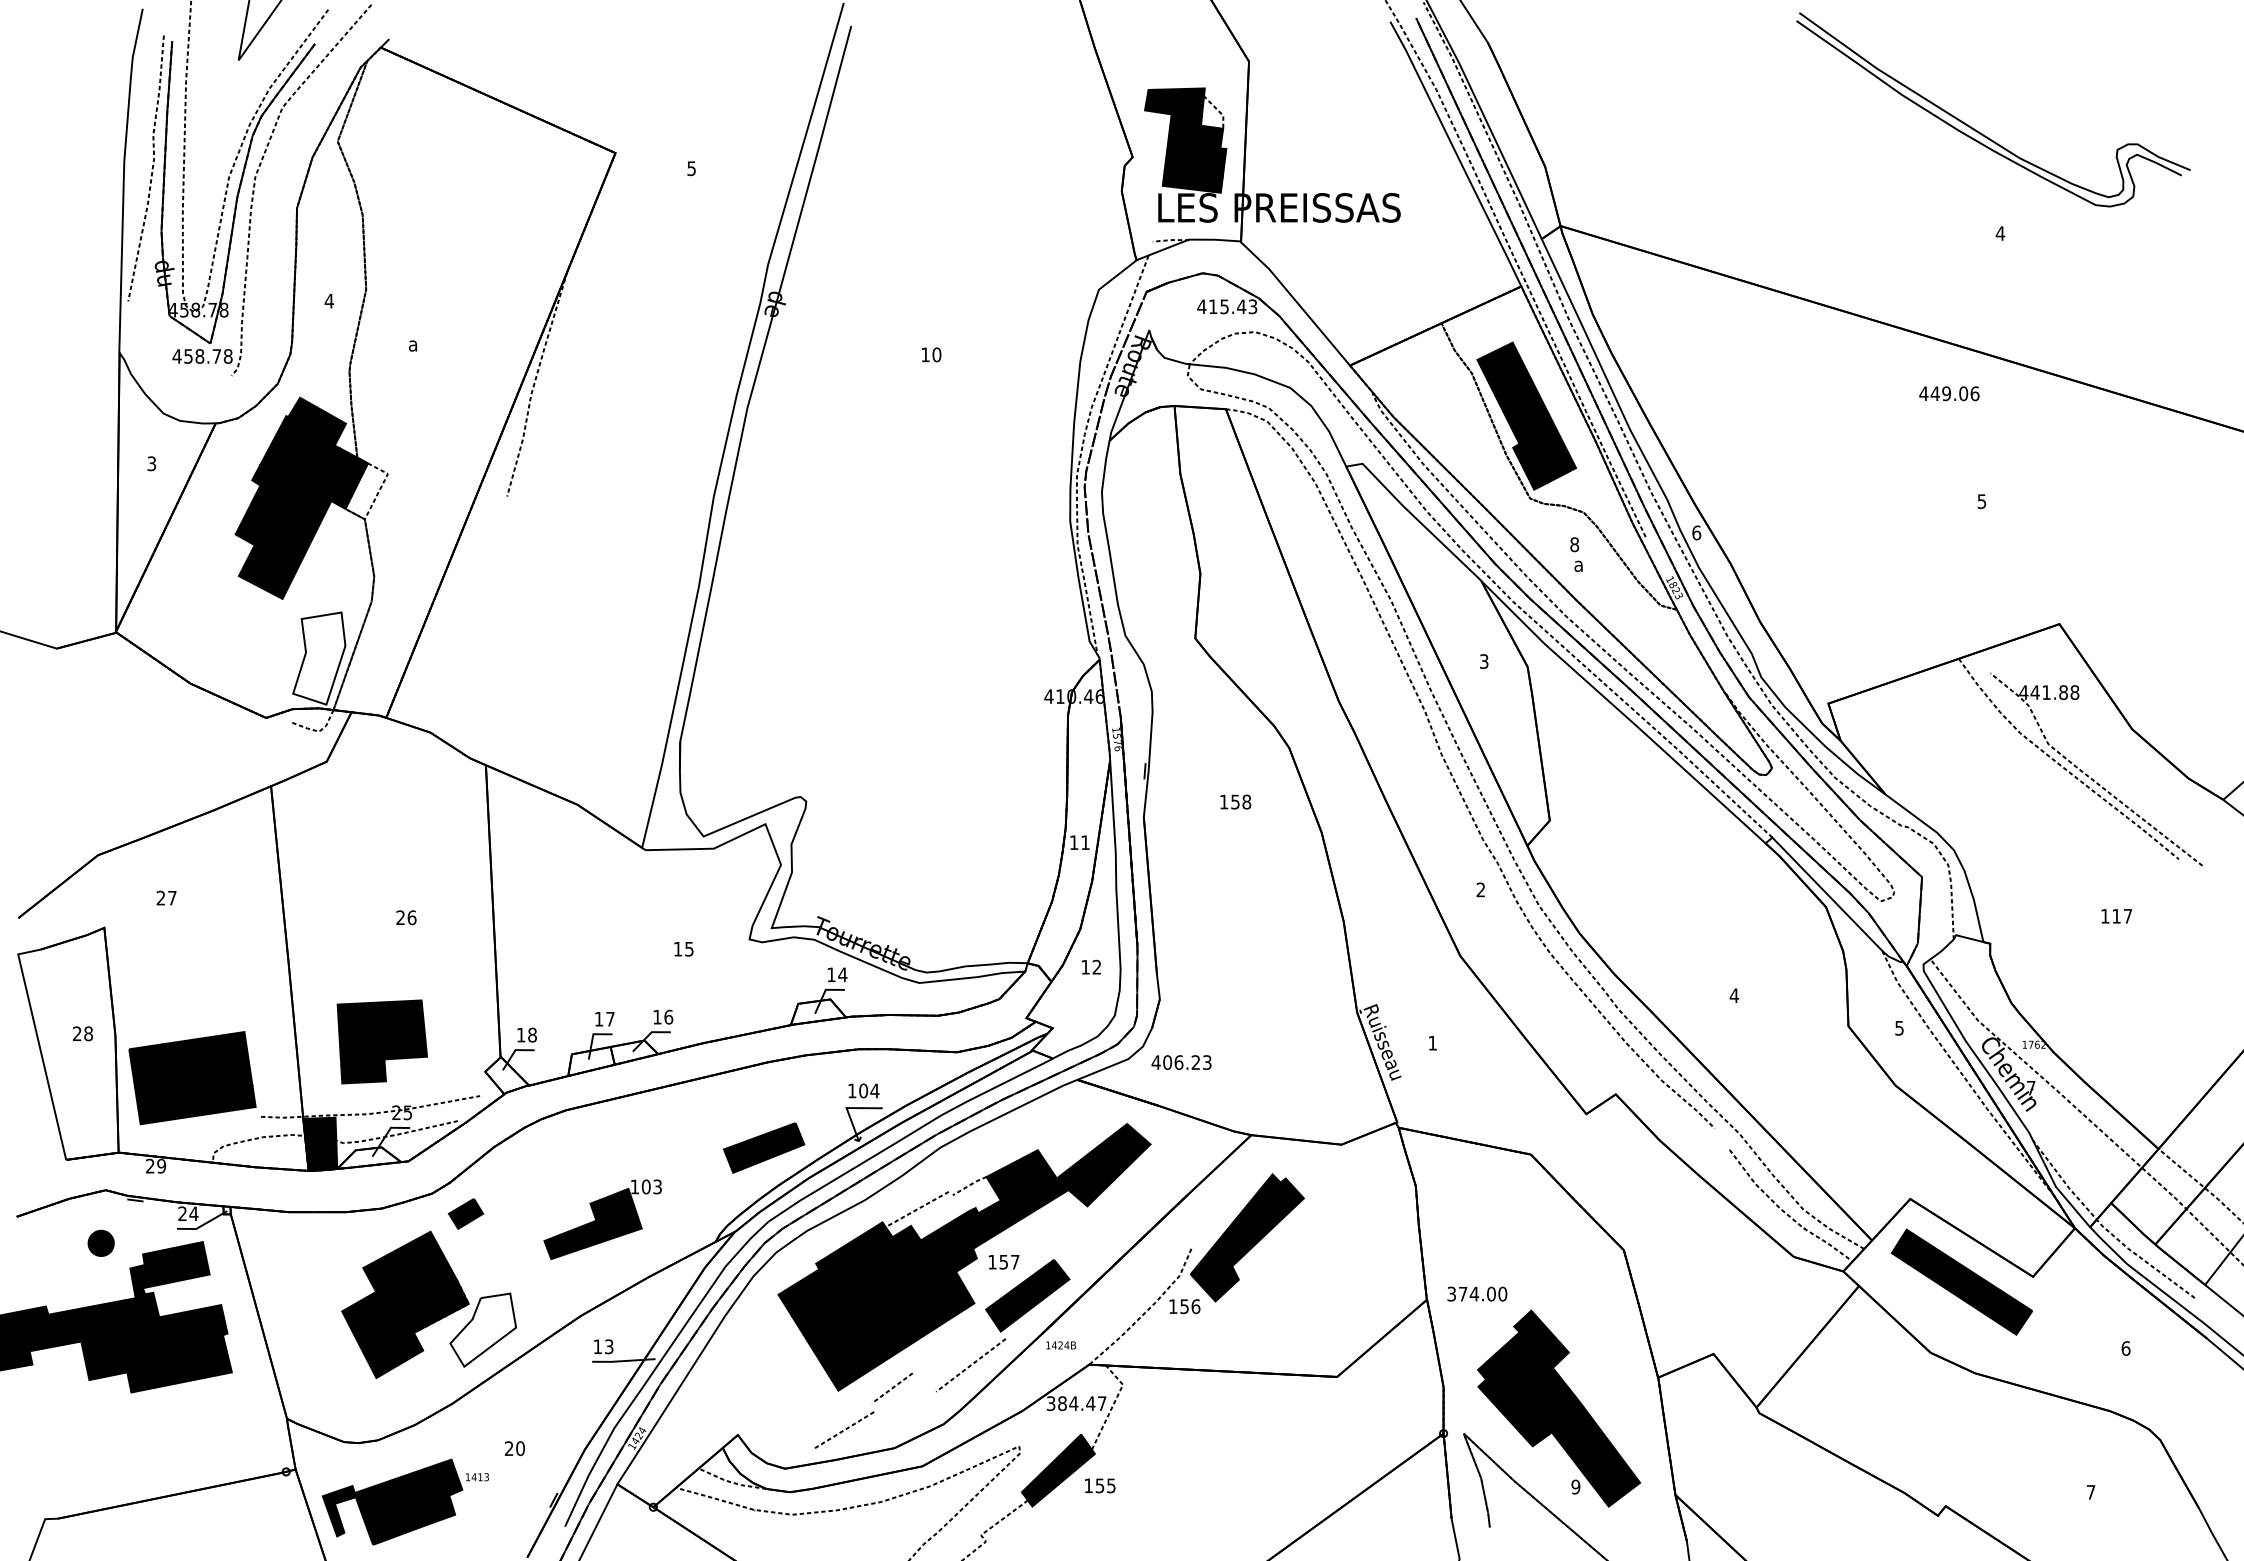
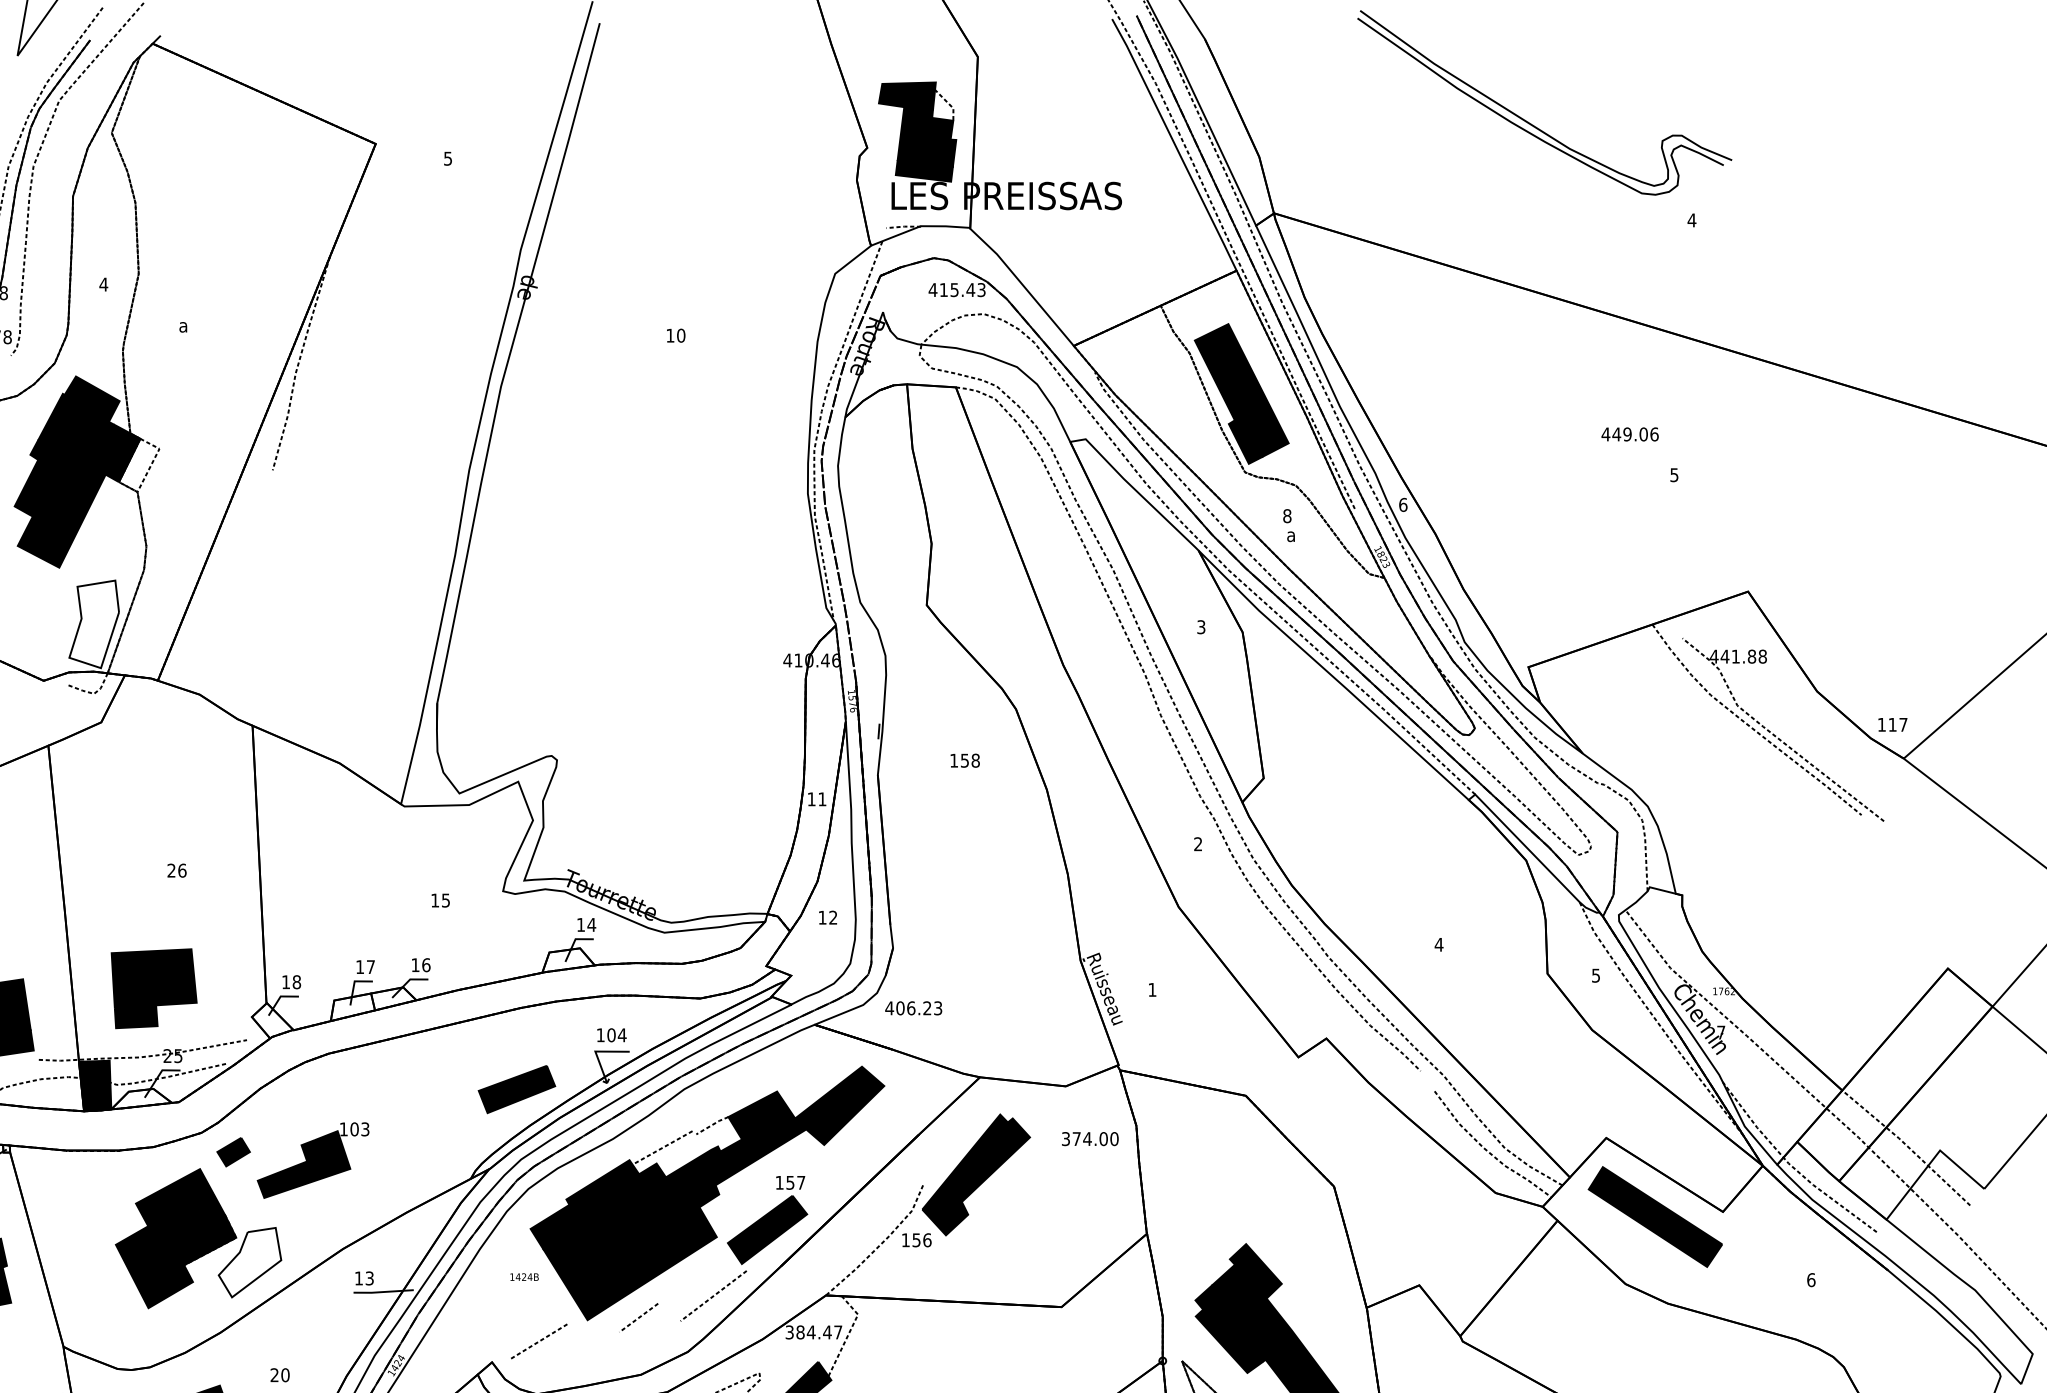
part: (1979, 131) -> (1531, 123), moved
text: (1949, 393) -> (1630, 434), moved
text: (2116, 916) -> (1892, 725), moved
part: (602, 1219) -> (313, 1160), moved
text: (1003, 1262) -> (790, 1183), moved
text: (1477, 1293) -> (1090, 1138), moved
text: (1060, 1345) -> (523, 1277), moved
line: (845, 1429) -> (540, 1340), moved

